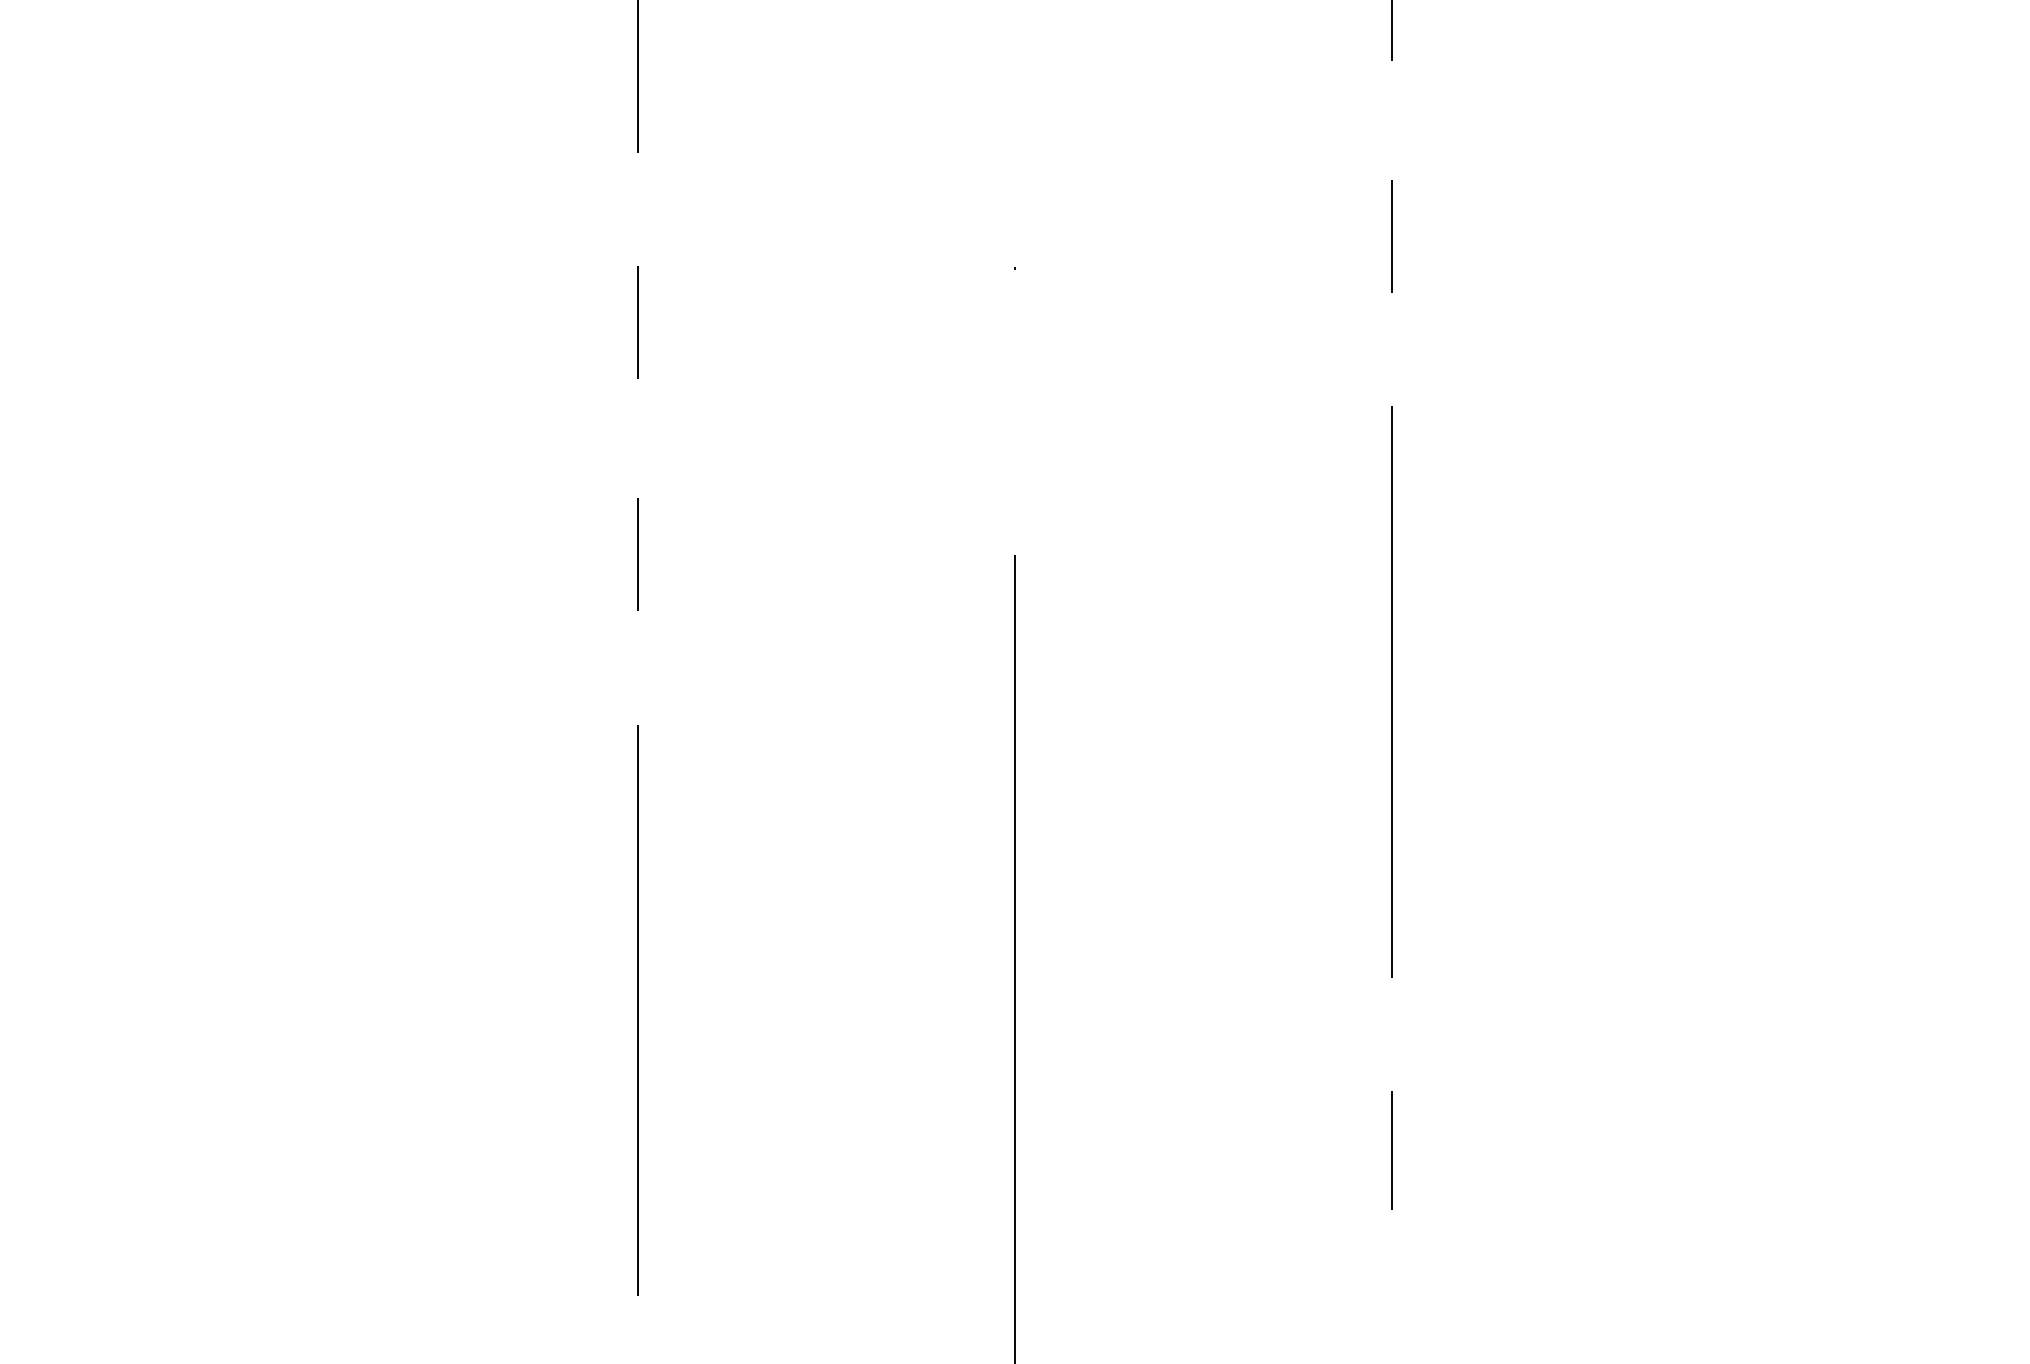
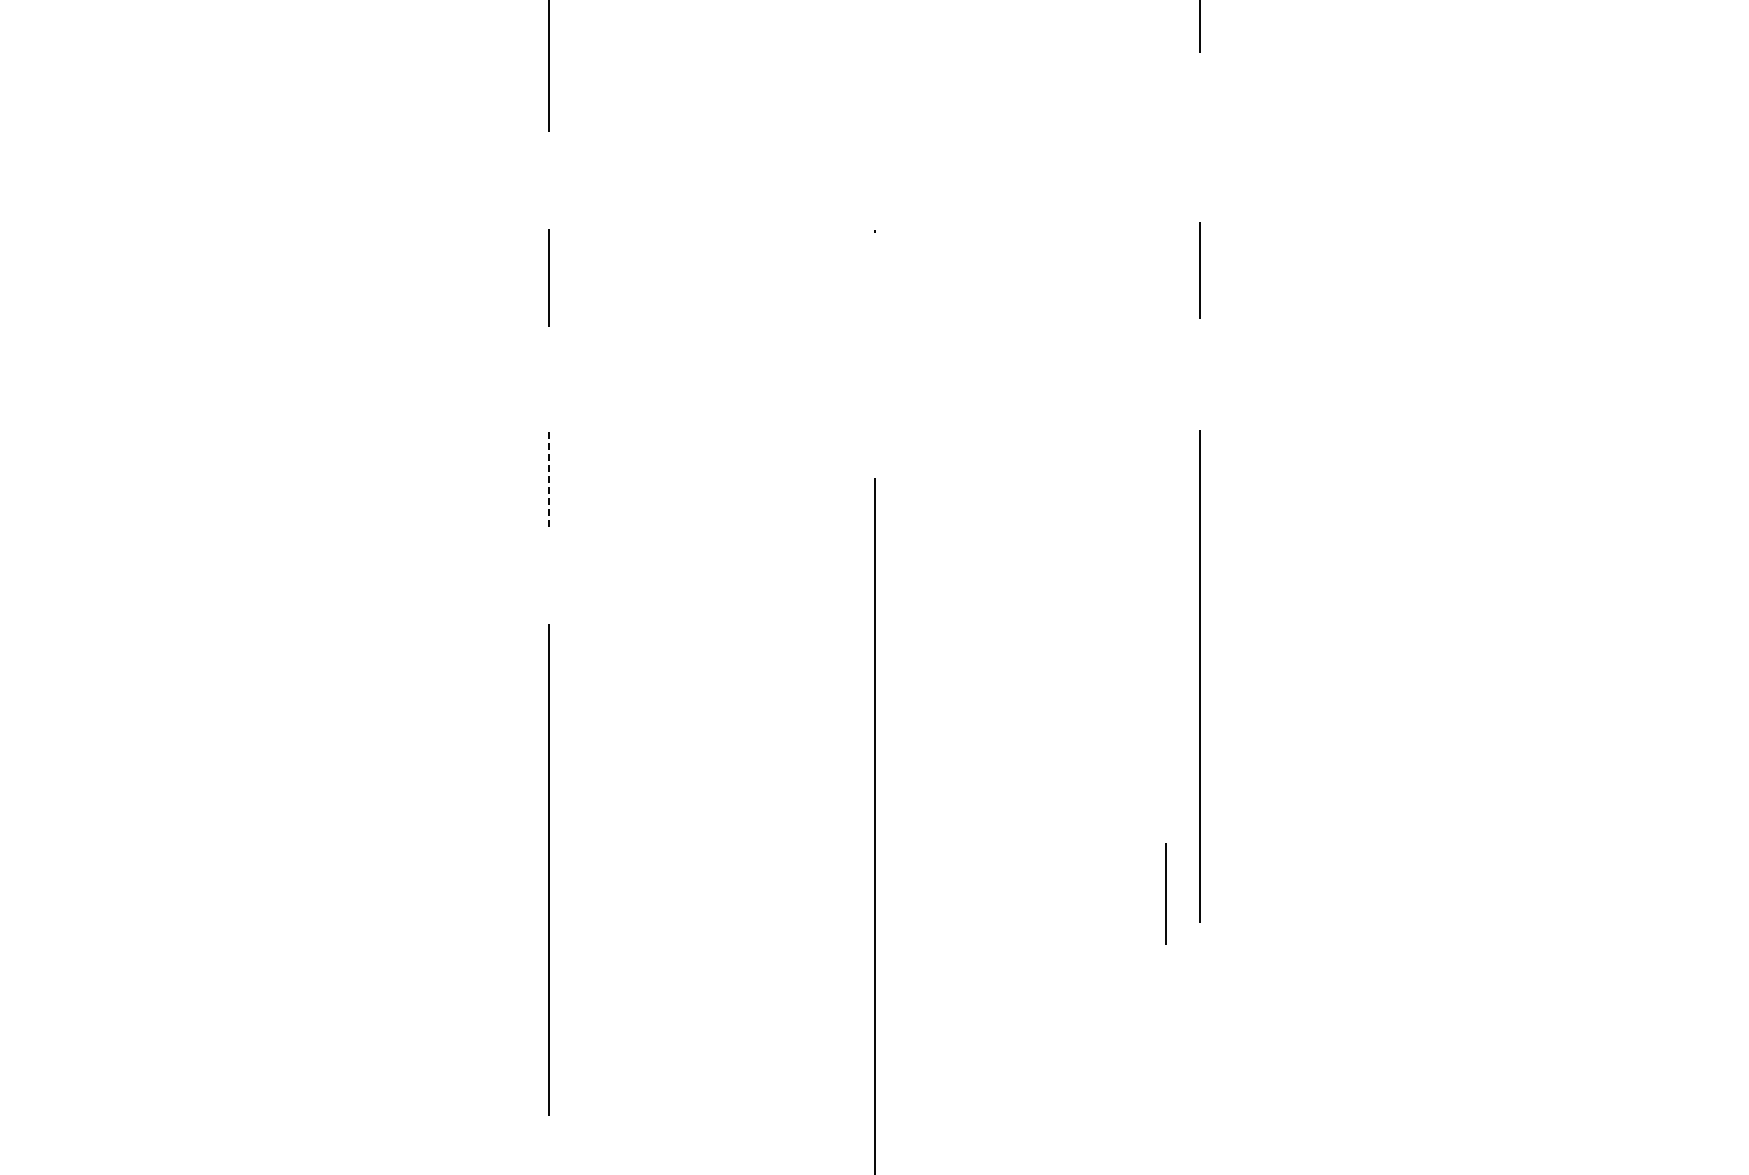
line: (1392, 236) -> (1199, 270), moved
line: (637, 554) -> (549, 477), solid -> dashed
line: (1392, 692) -> (1199, 676), moved
line: (1392, 1149) -> (1165, 893), moved

